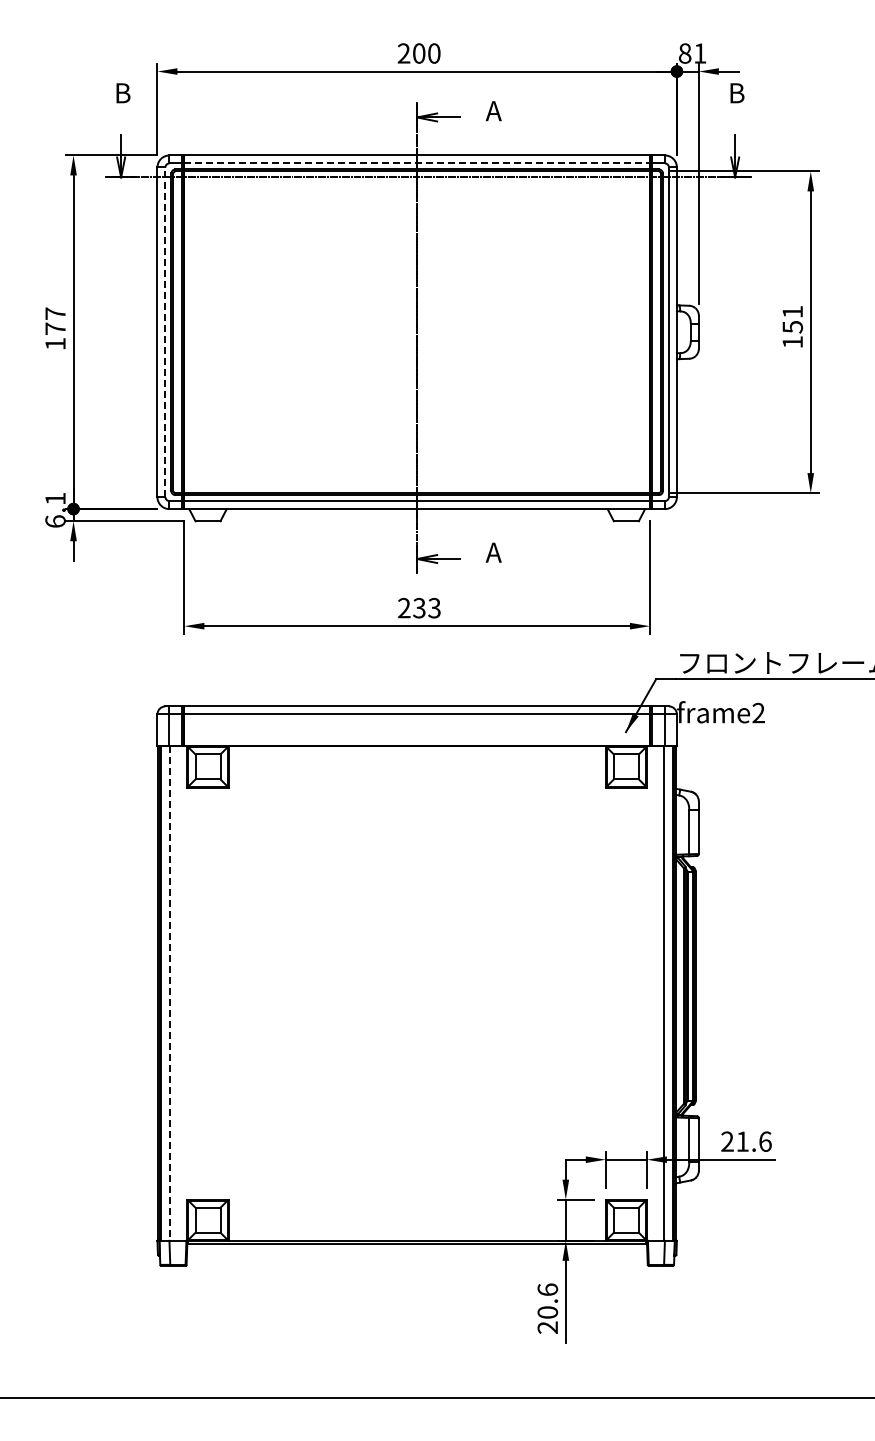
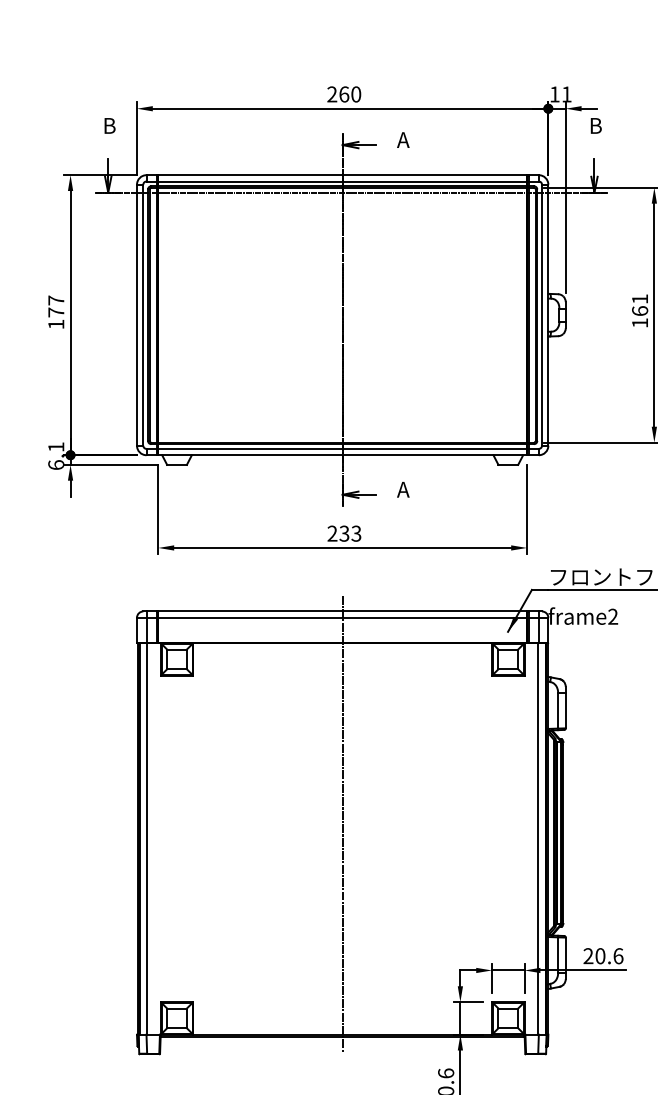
text: (419, 53) -> (344, 94), 200 -> 260
text: (685, 53) -> (555, 94), 81 -> 11
line: (417, 163) -> (342, 181), dashed -> solid
text: (792, 326) -> (639, 310), 151 -> 161
line: (165, 332) -> (143, 315), dashed -> solid
line: (417, 974) -> (342, 823), added
line: (169, 994) -> (146, 839), dashed -> solid
text: (742, 1141) -> (600, 956), 21.6 -> 20.6

